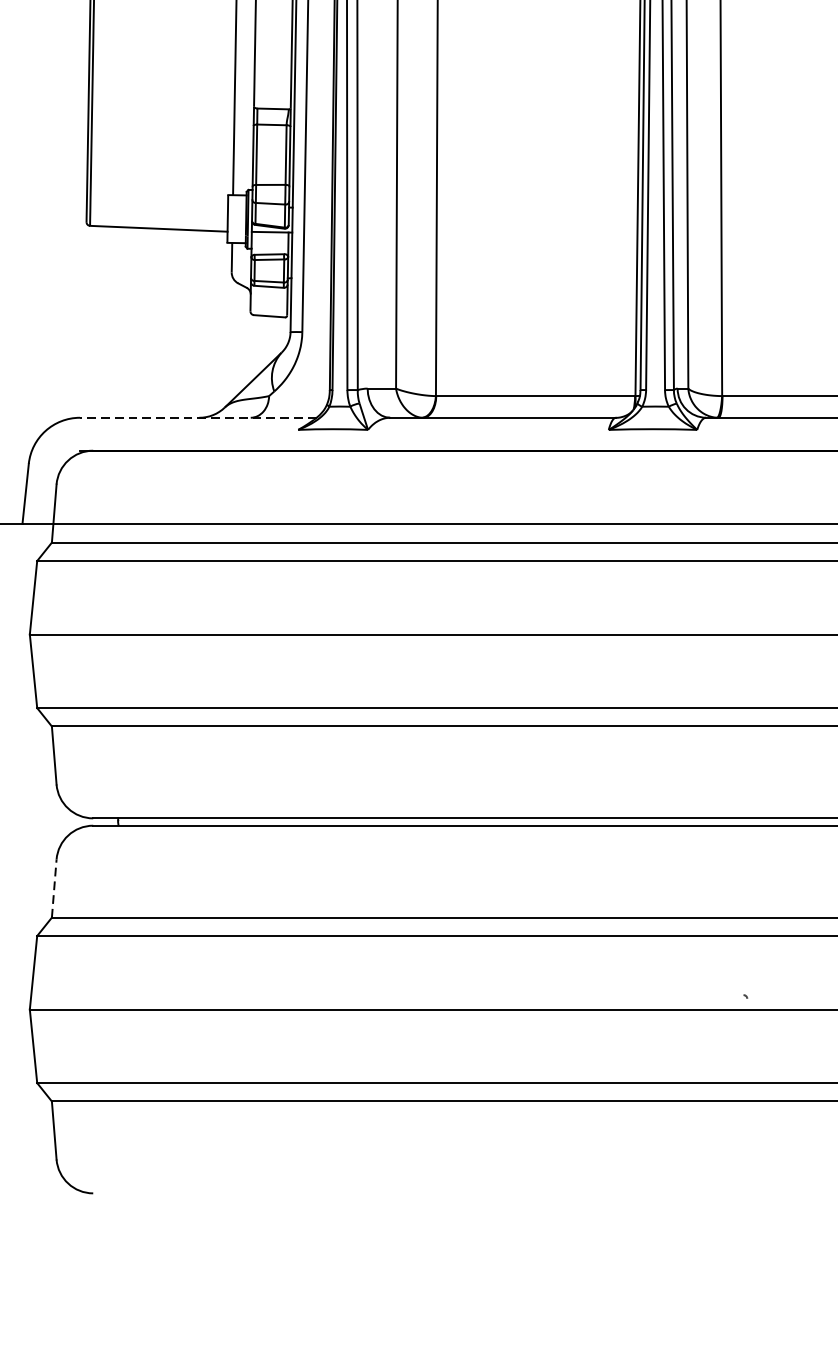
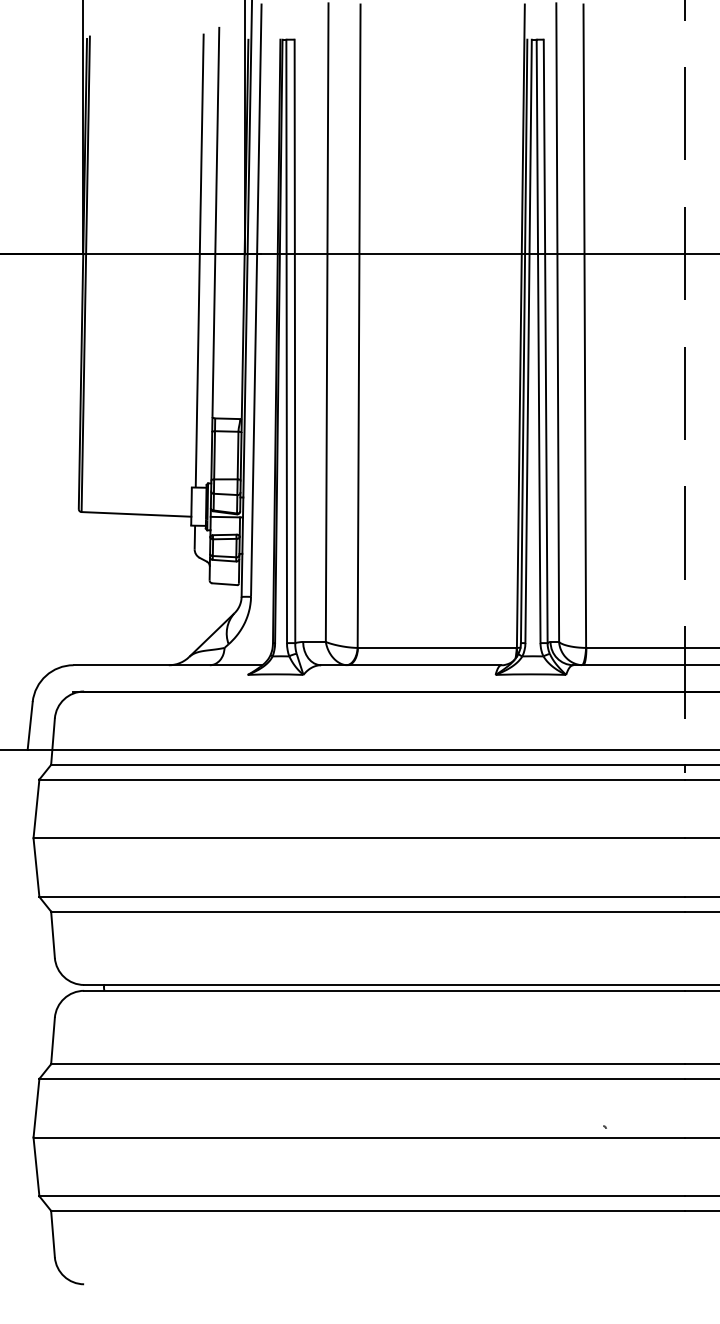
line: (197, 418) -> (167, 665), dashed -> solid
line: (54, 887) -> (53, 1040), dashed -> solid

